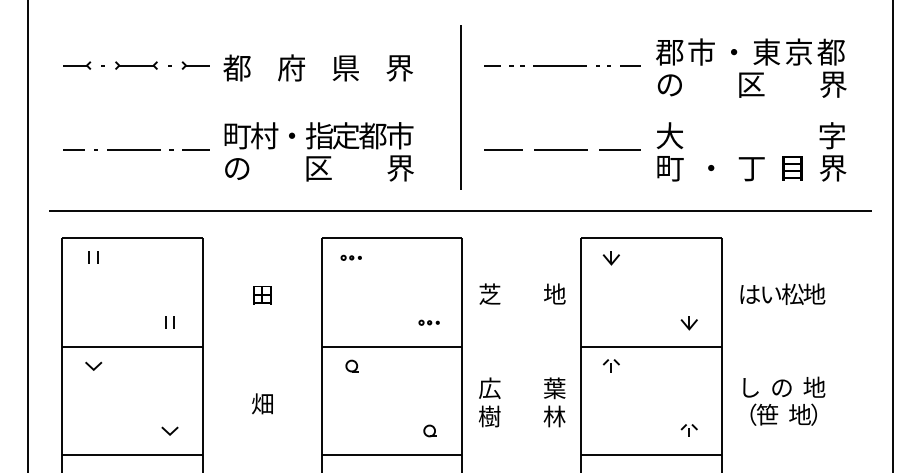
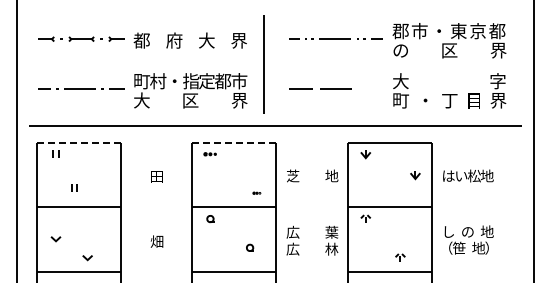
text: (345, 67) -> (206, 40), 県 -> 大
line: (460, 107) -> (263, 64), moved
line: (619, 147) -> (370, 88), removed
text: (236, 167) -> (141, 100), の -> 大
line: (132, 238) -> (79, 142), solid -> dashed
line: (391, 238) -> (234, 142), solid -> dashed
part: (169, 321) -> (74, 187), moved
part: (428, 323) -> (256, 193), size x0.6
part: (689, 323) -> (415, 175), moved
line: (92, 366) -> (55, 239), moved
text: (488, 415) -> (292, 248), 樹 -> 広
part: (430, 430) -> (250, 247), moved
part: (689, 430) -> (400, 257), moved
line: (169, 432) -> (87, 258), moved

